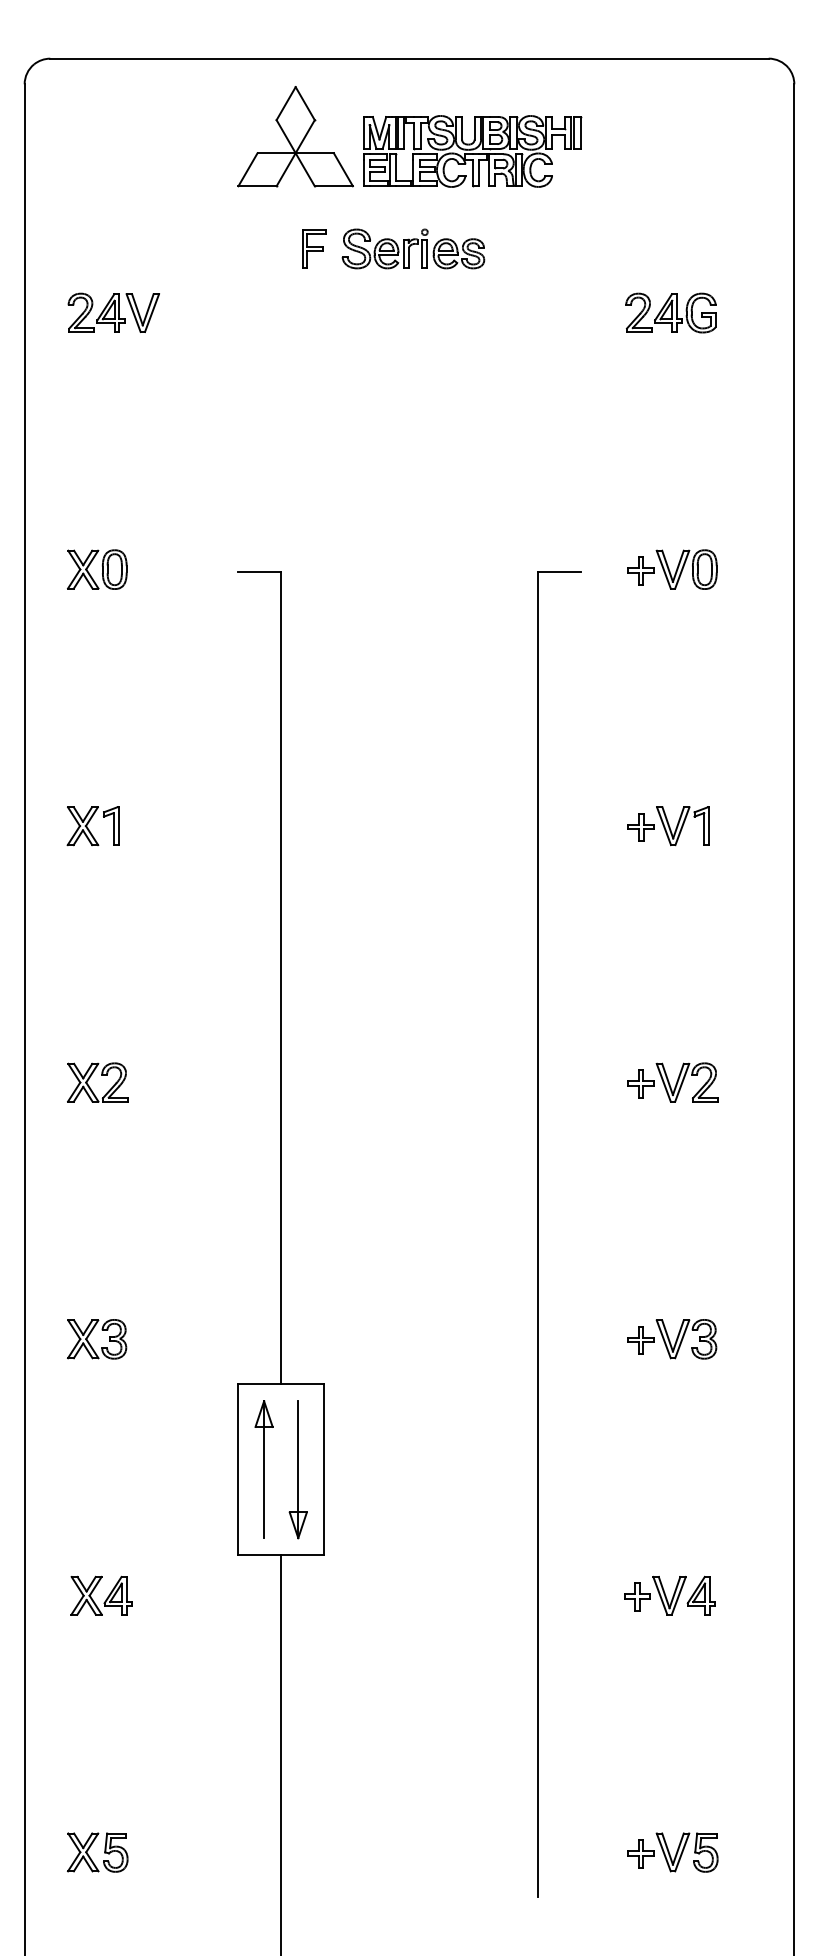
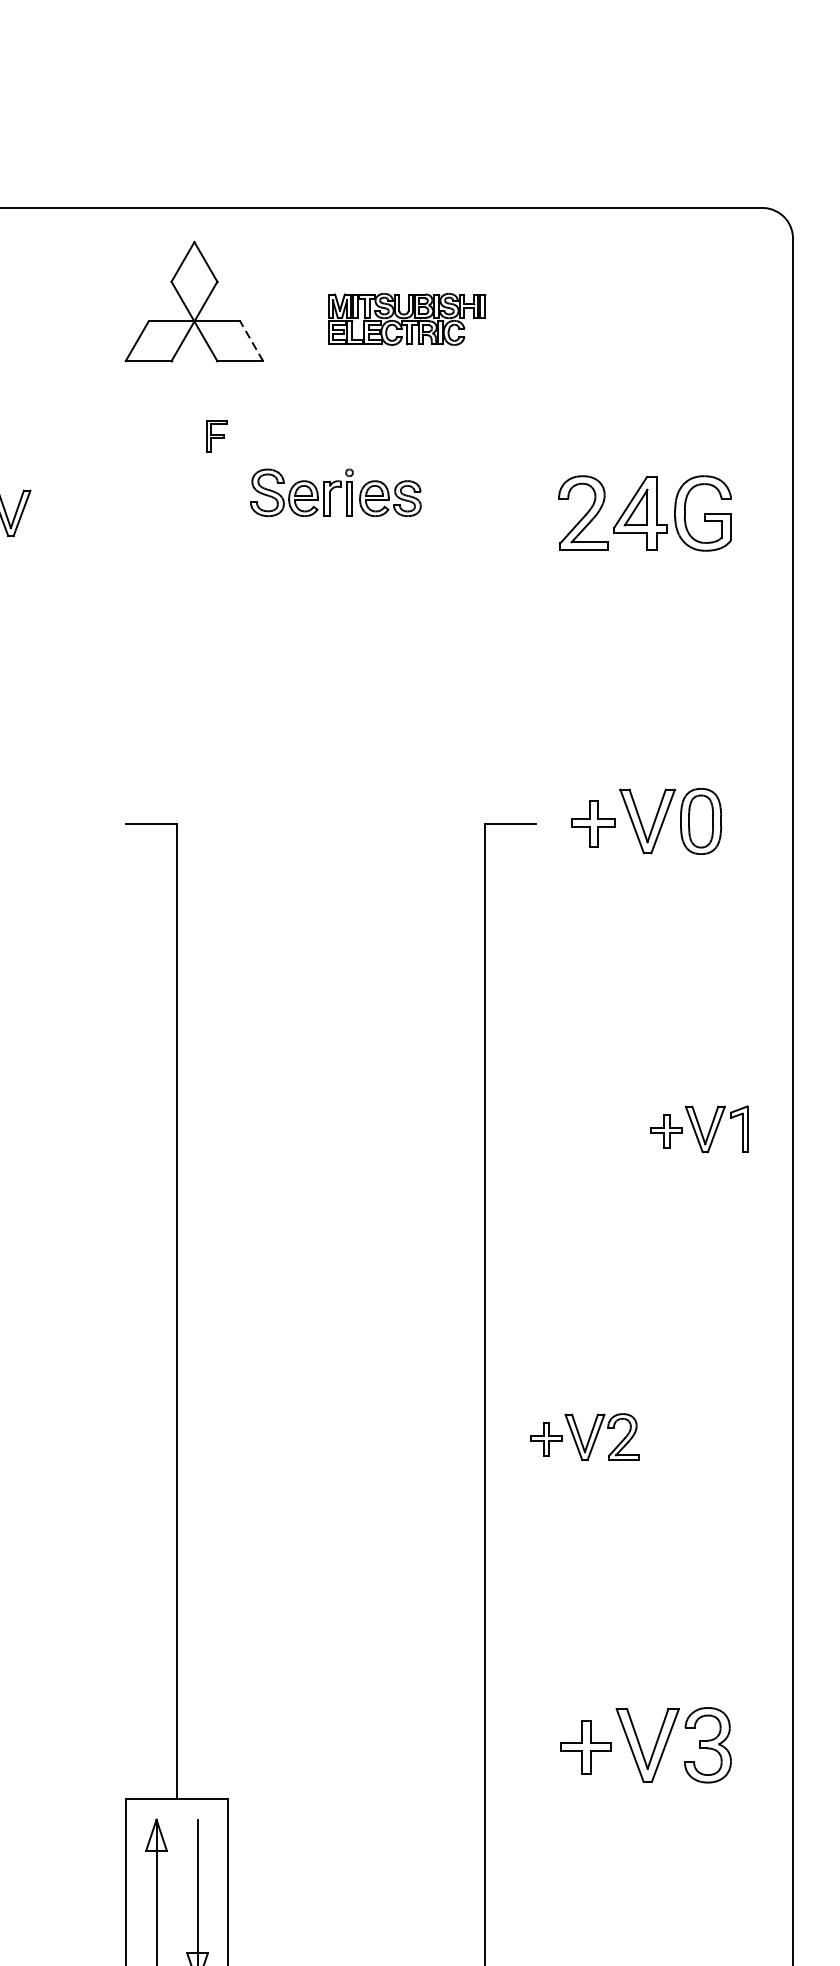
part: (472, 151) -> (406, 319), size x0.6
line: (343, 169) -> (251, 341), solid -> dashed
part: (314, 248) -> (217, 435), size x0.7
part: (413, 248) -> (335, 492), moved
part: (670, 312) -> (644, 512), size x1.6
part: (672, 569) -> (646, 821), size x1.4
part: (668, 826) -> (699, 1129), moved
part: (672, 1082) -> (584, 1437), moved
part: (672, 1339) -> (646, 1745), size x1.6

